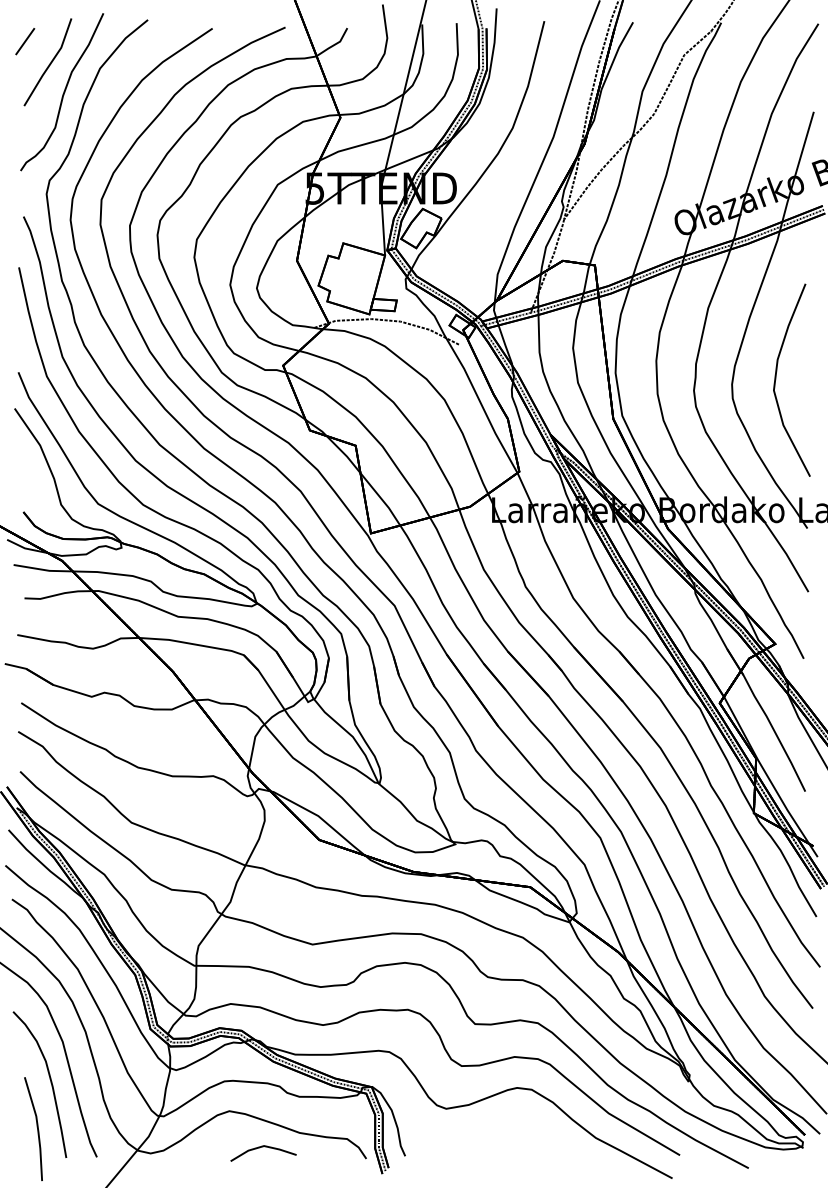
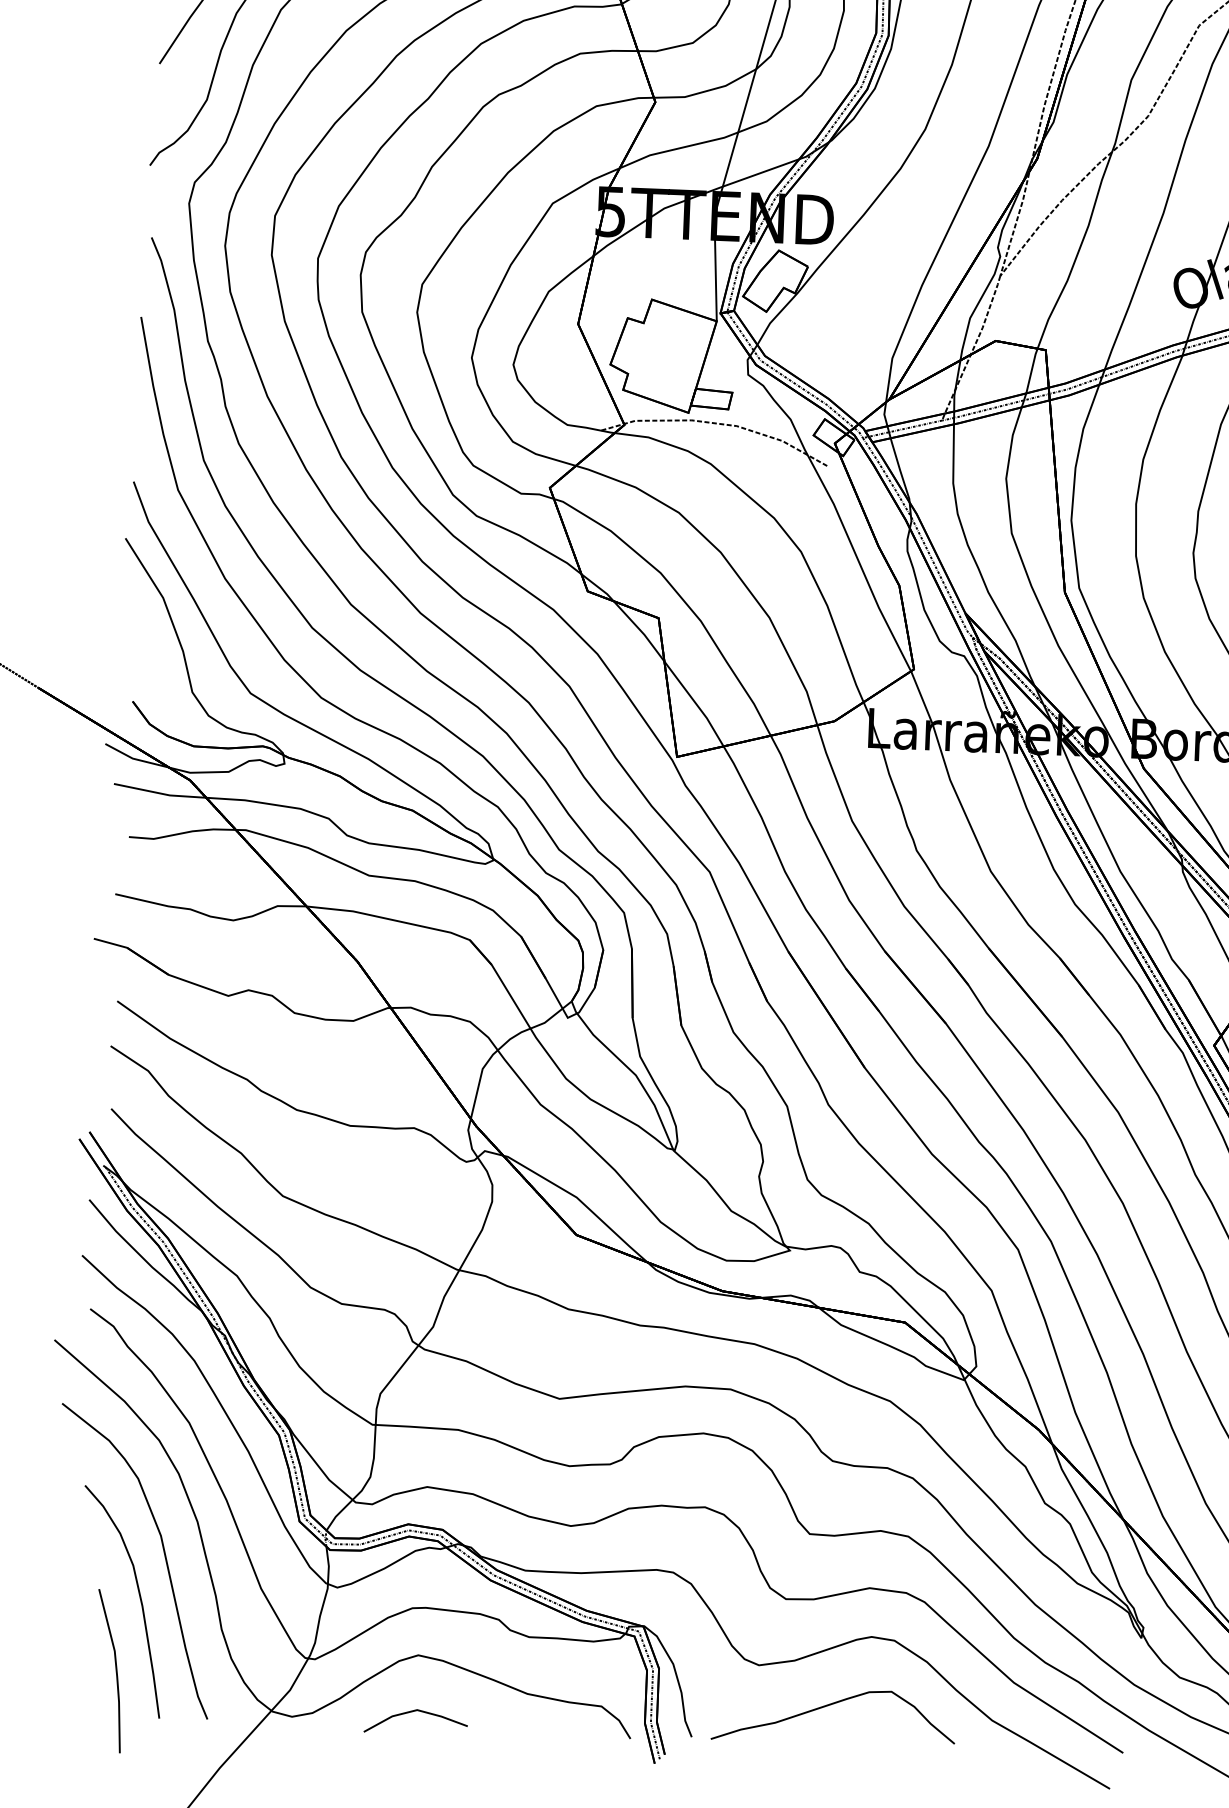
curve: (491, 1133) -> (828, 1706), added
line: (263, 1147) -> (416, 1712), moved

